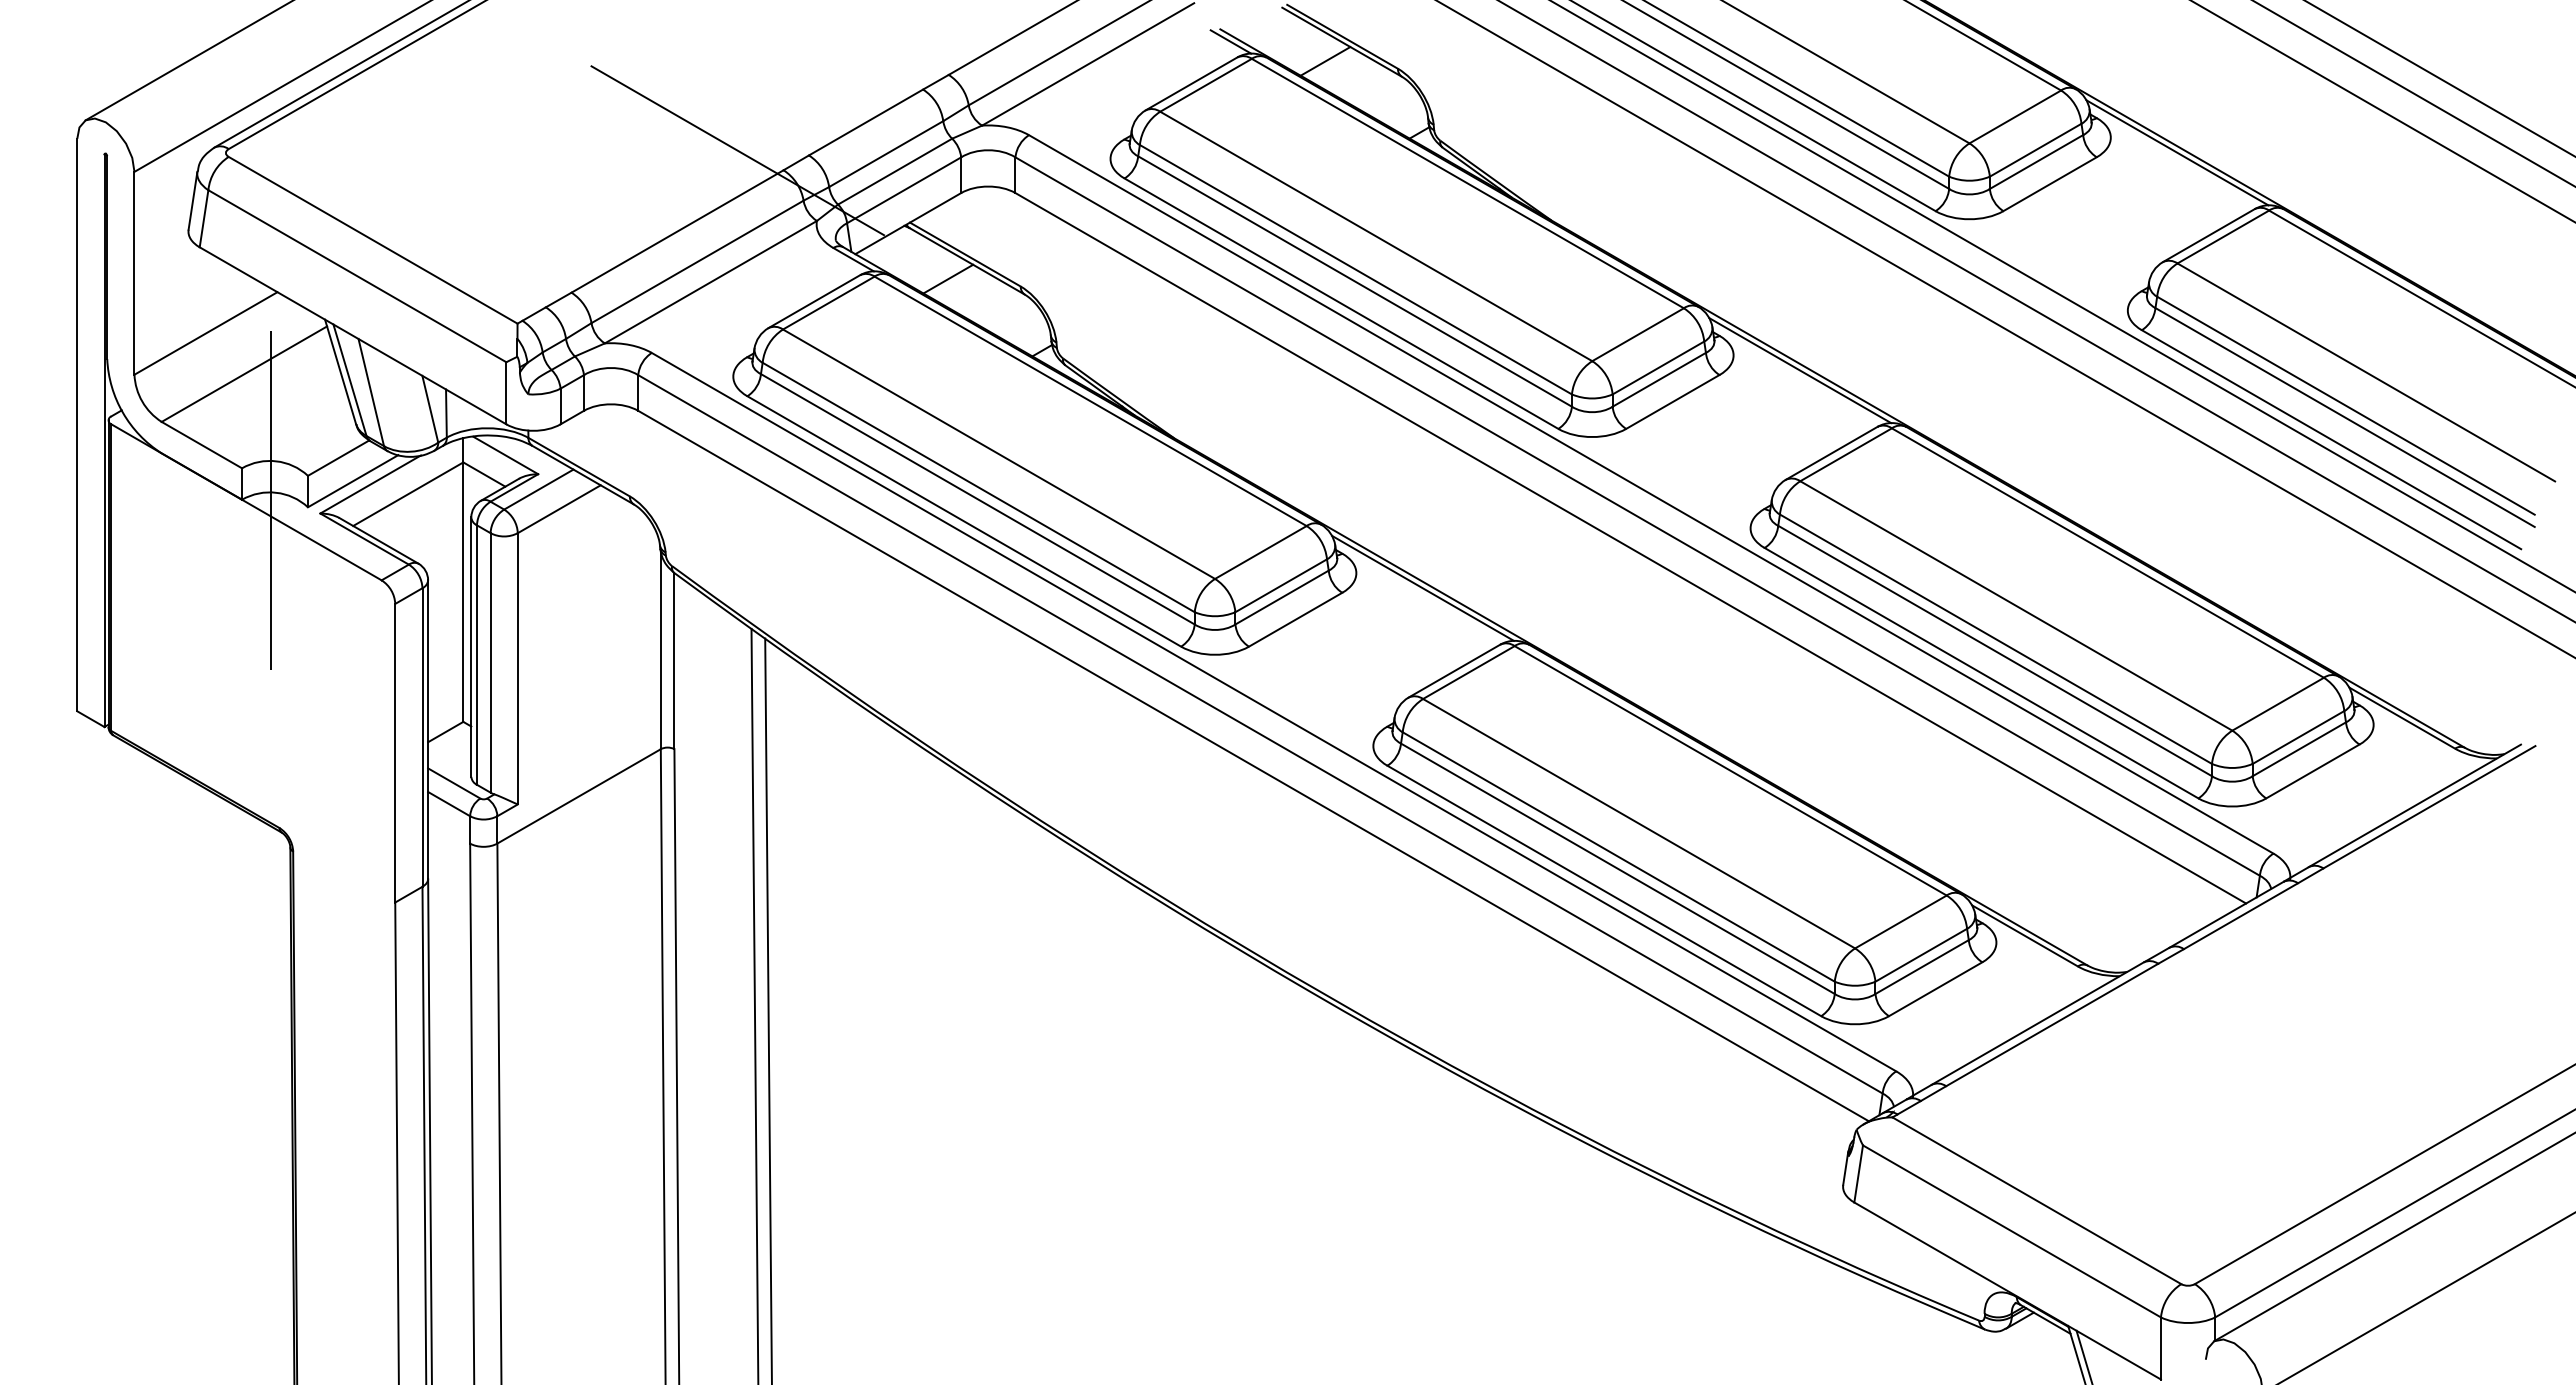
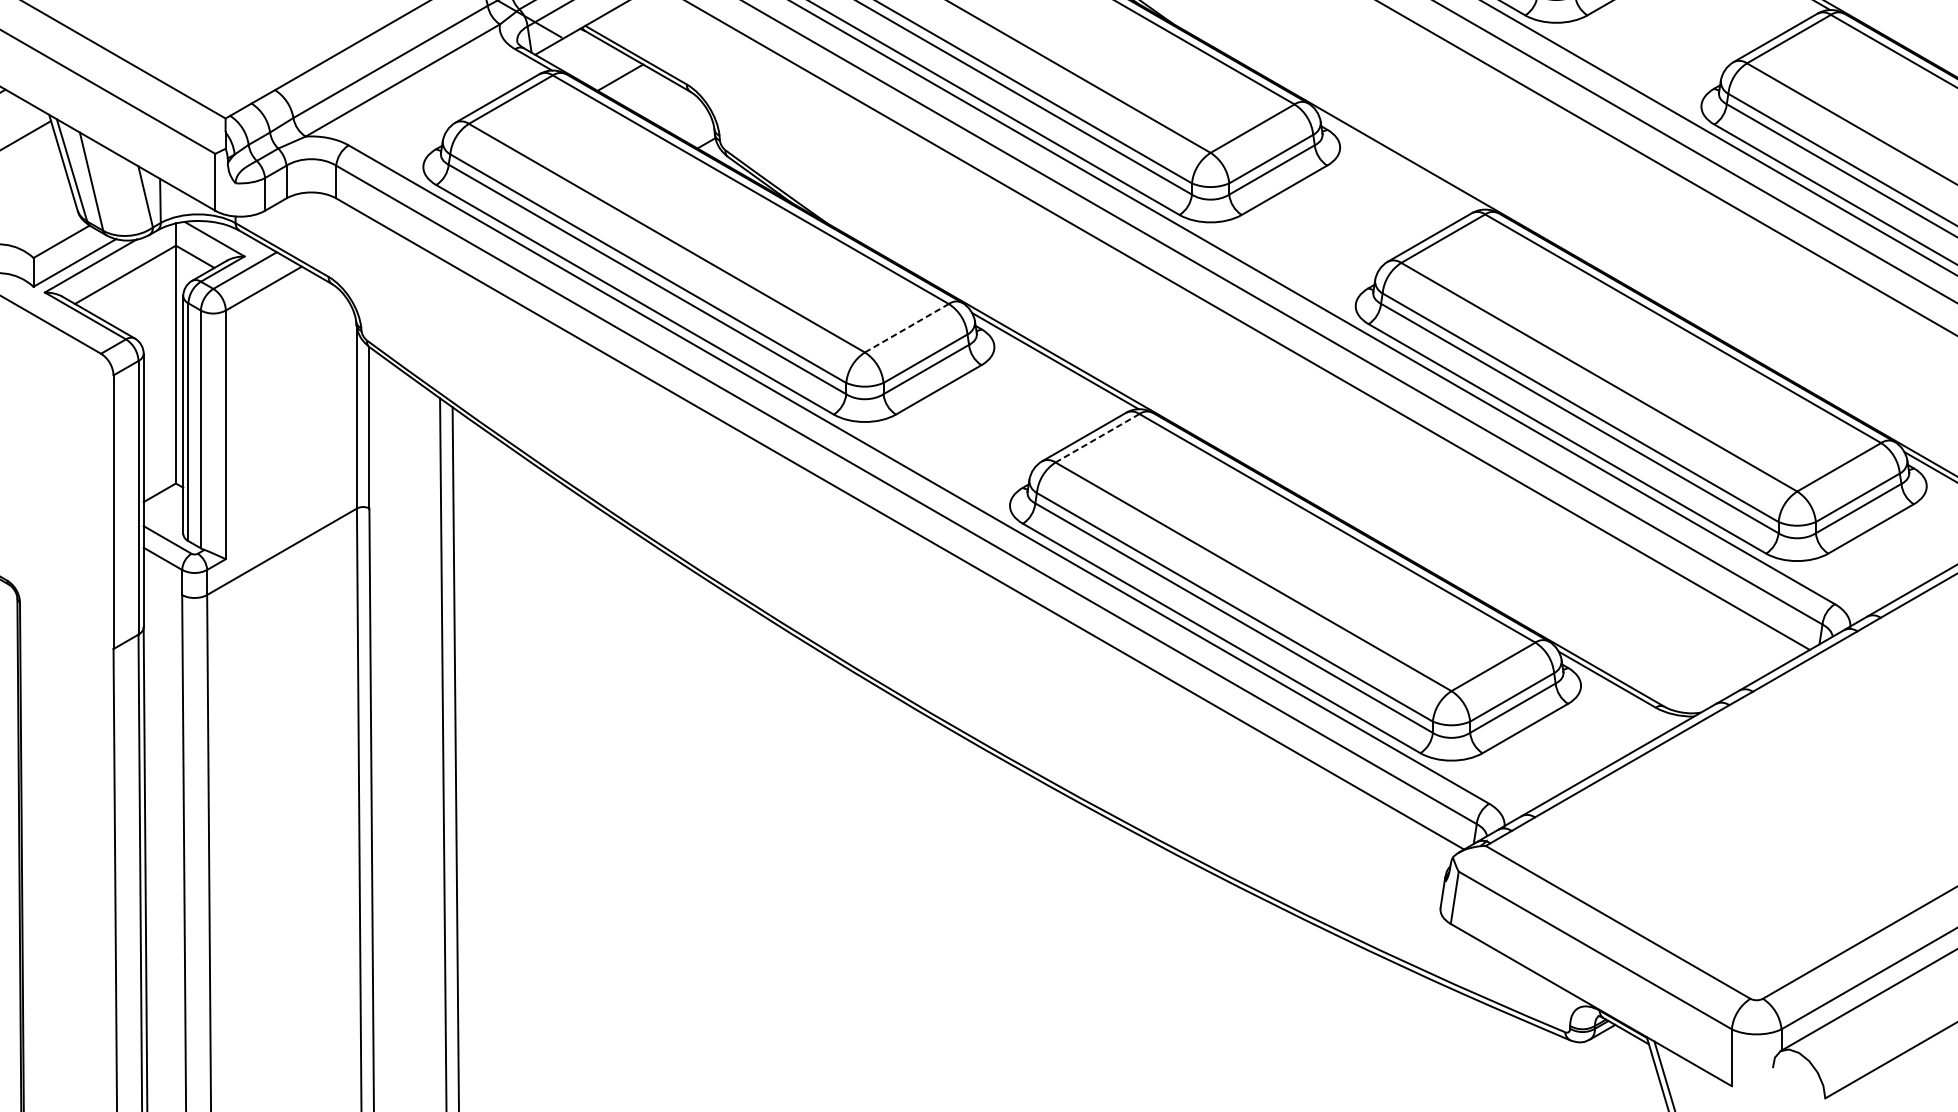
line: (1800, 370) -> (1401, 161), removed
line: (1260, 552) -> (906, 328), solid -> dashed
line: (1468, 672) -> (1097, 438), solid -> dashed

